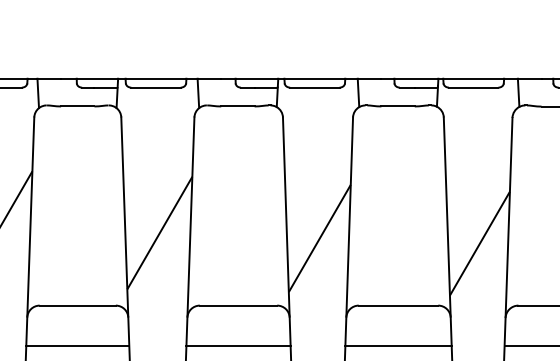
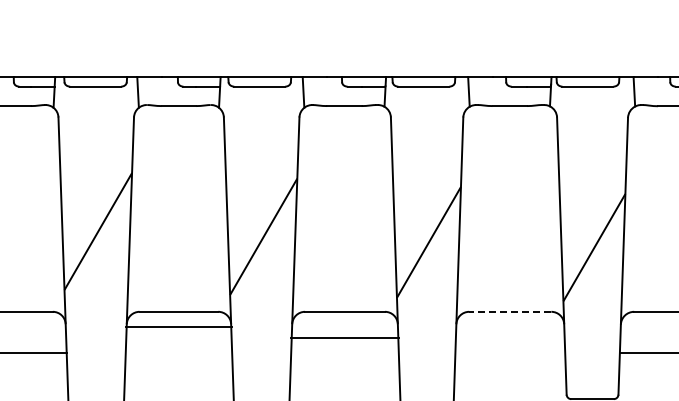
line: (397, 305) -> (509, 311), solid -> dashed
line: (77, 345) -> (178, 327), moved
line: (238, 345) -> (344, 338), moved
line: (398, 345) -> (510, 353), removed

